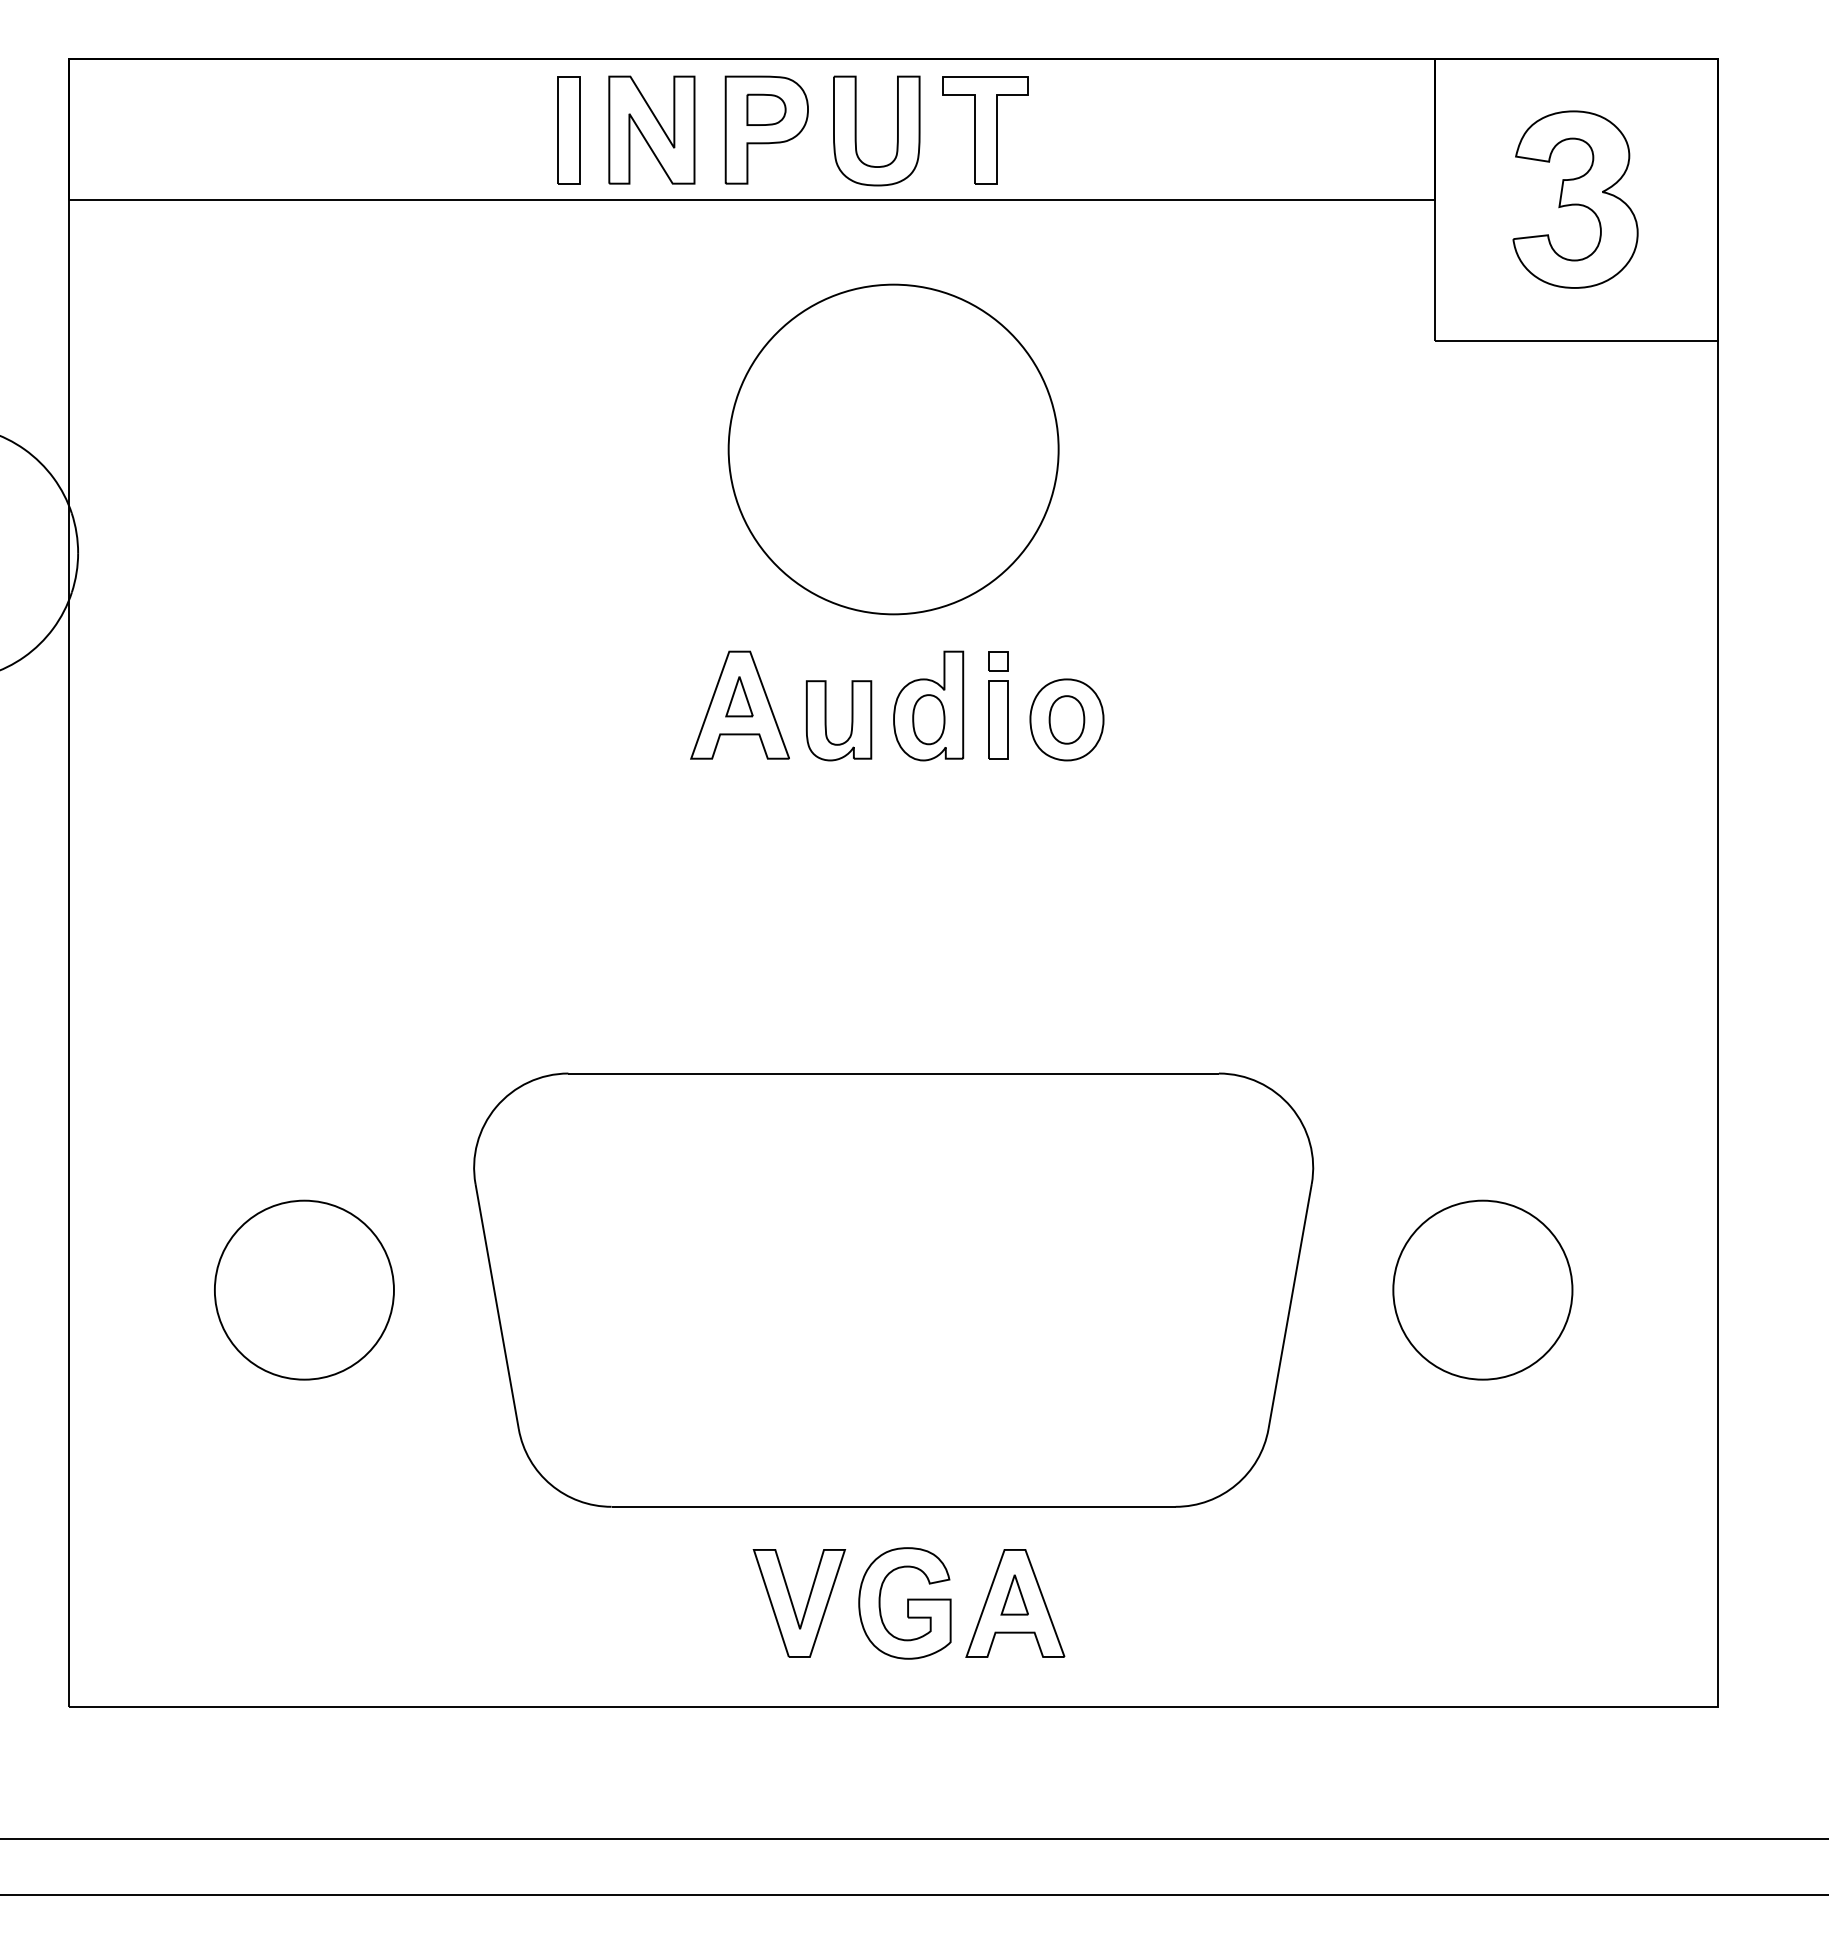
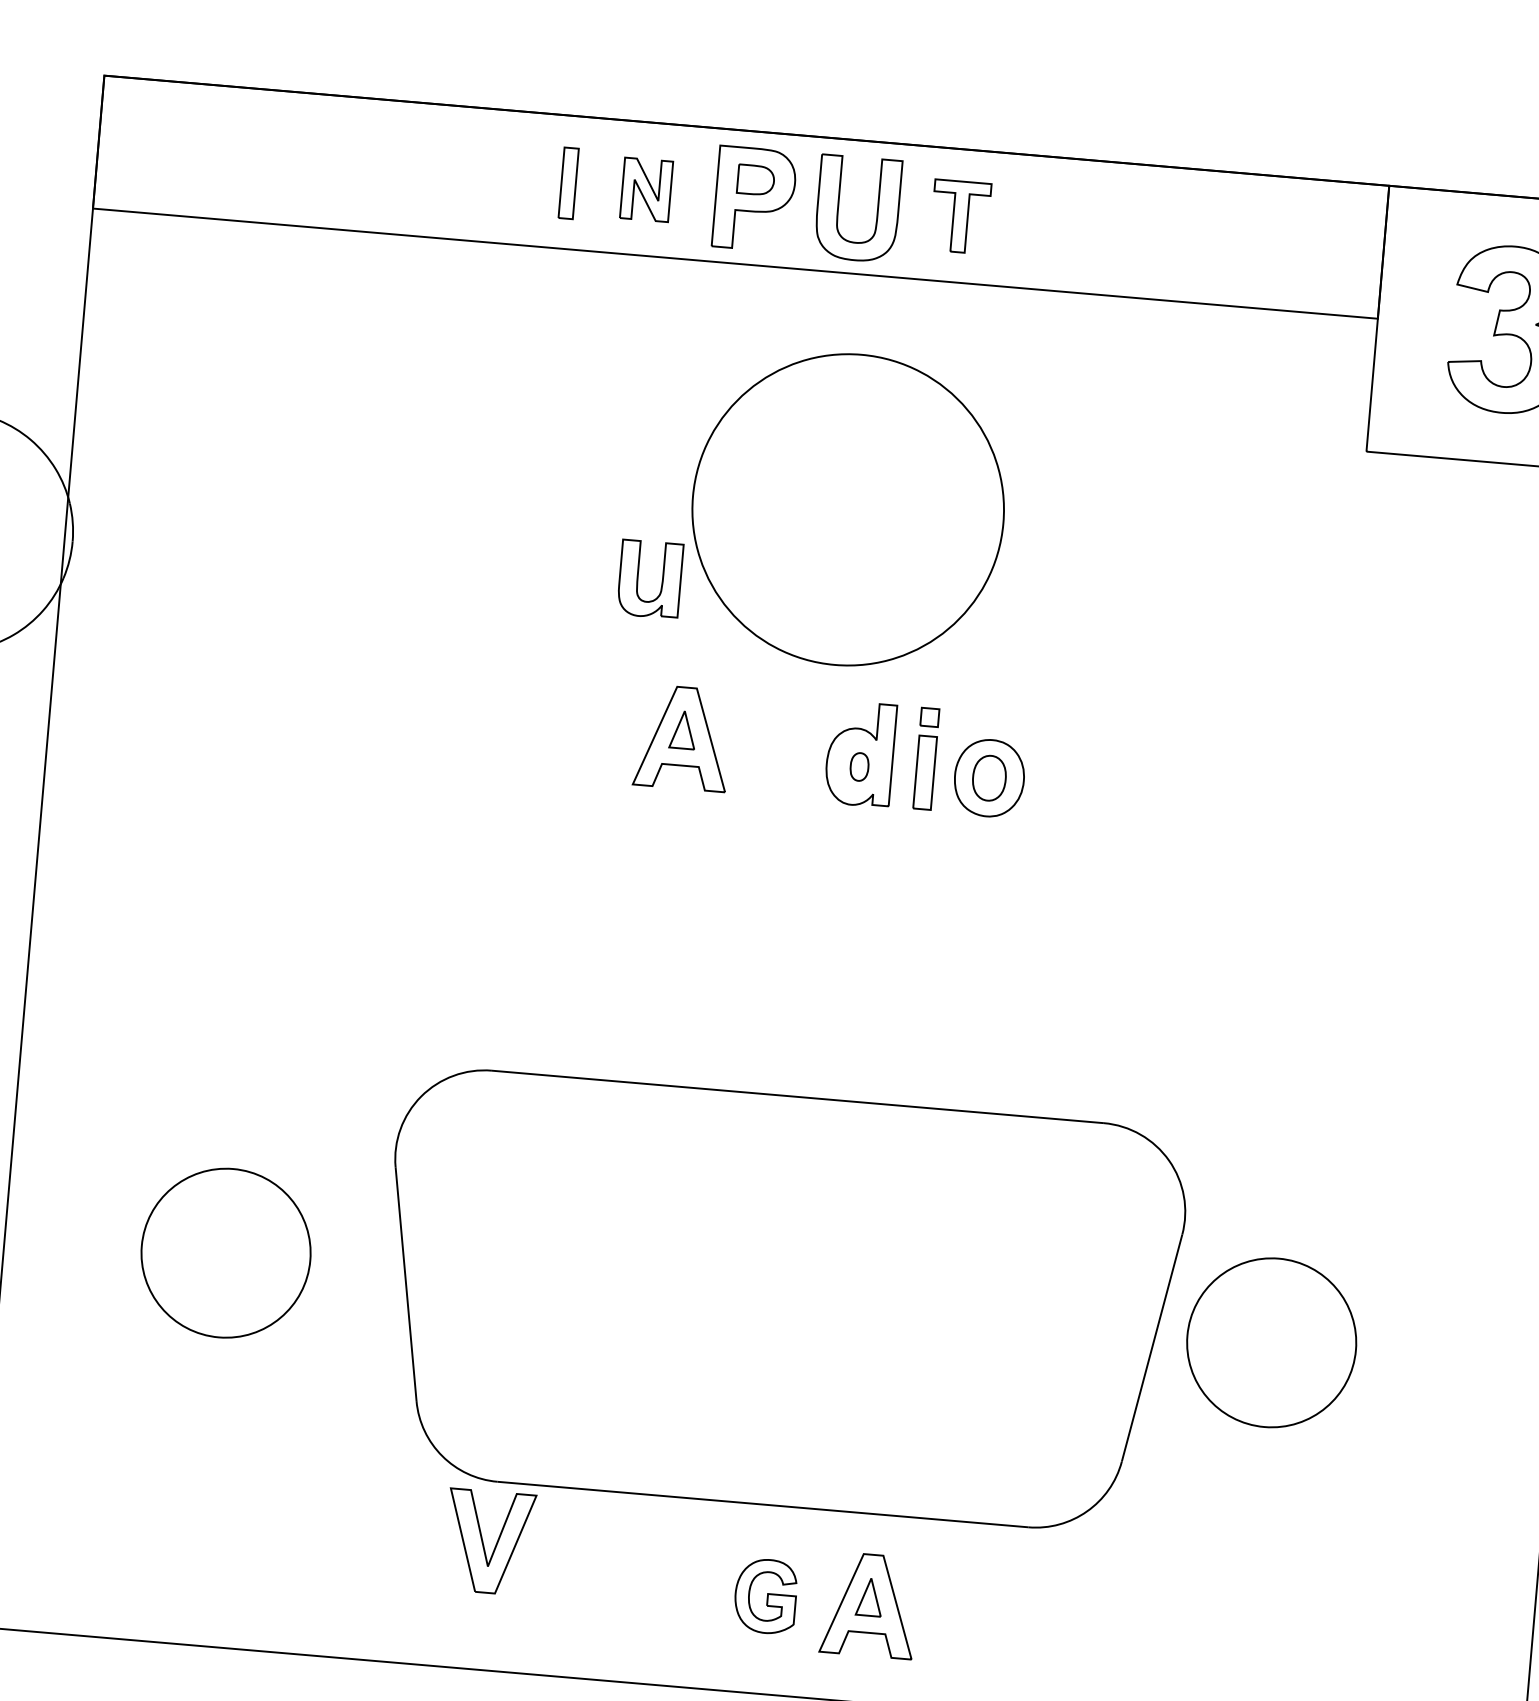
part: (651, 129) -> (646, 189), size x0.6
part: (568, 130) -> (568, 183), size x0.7
part: (985, 130) -> (960, 217), size x0.7
part: (928, 719) -> (859, 766), size x0.6
part: (826, 720) -> (638, 578), moved
part: (1482, 1289) -> (1271, 1342), moved
part: (904, 1603) -> (765, 1596), size x0.7
part: (793, 1604) -> (483, 1542), moved

